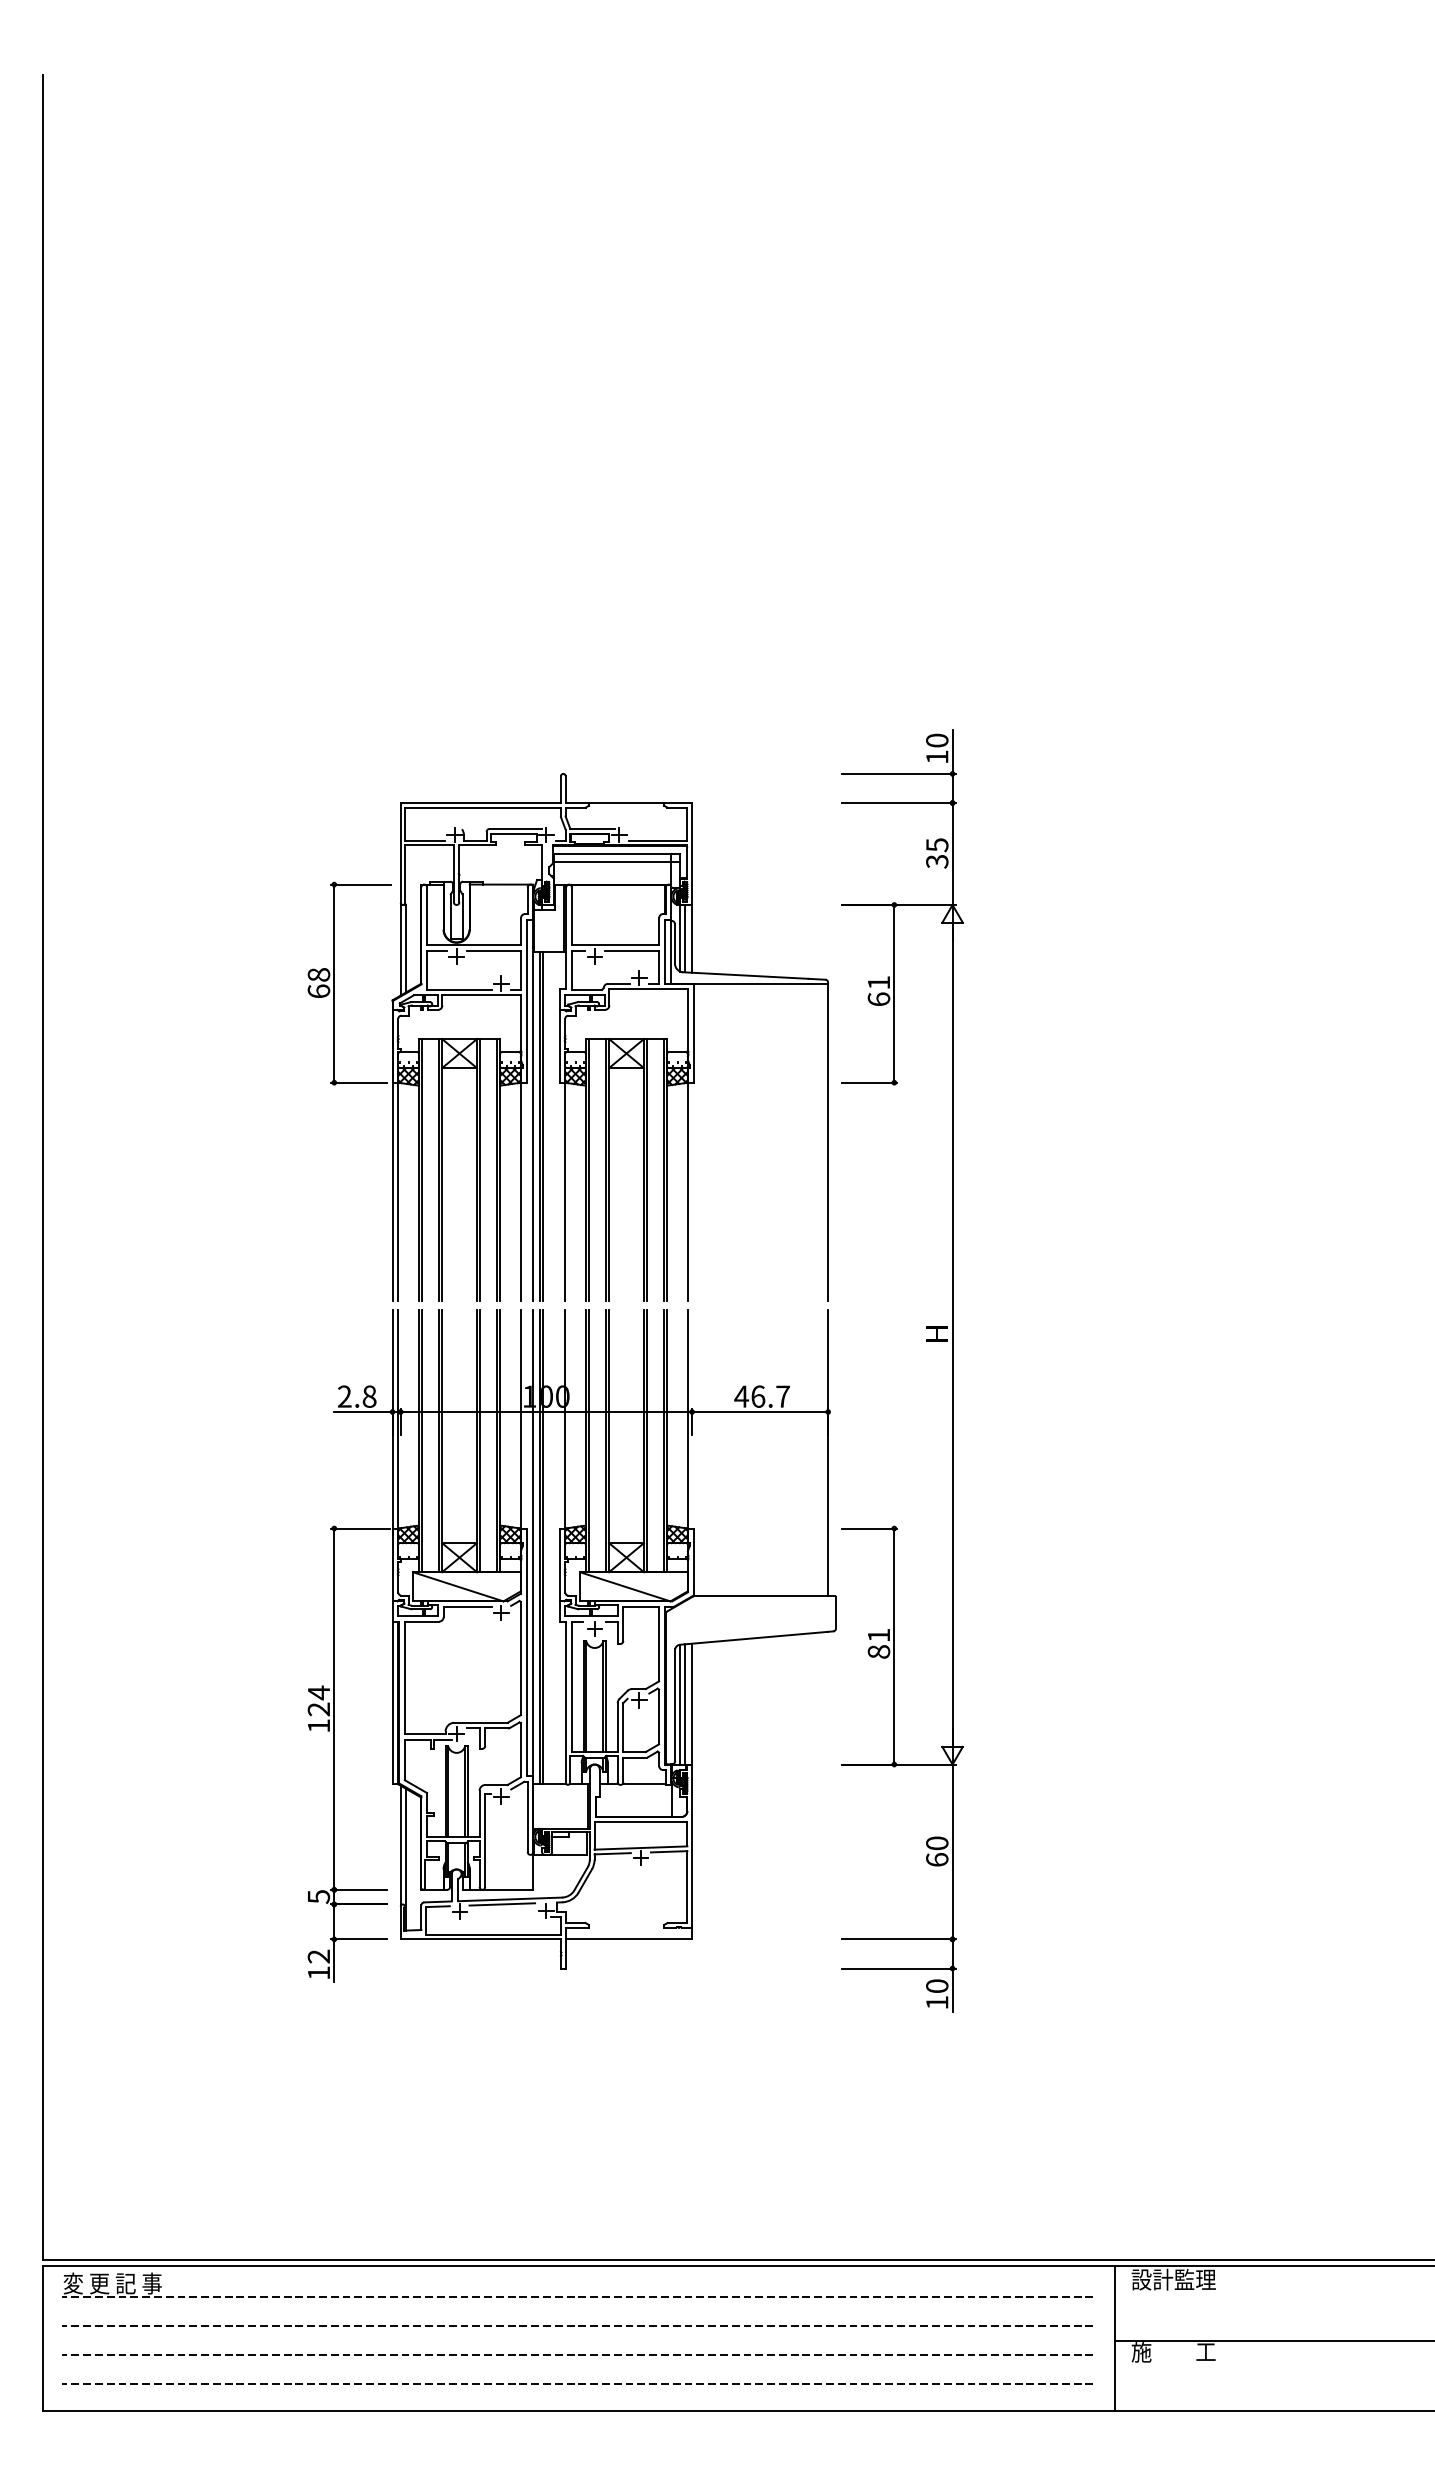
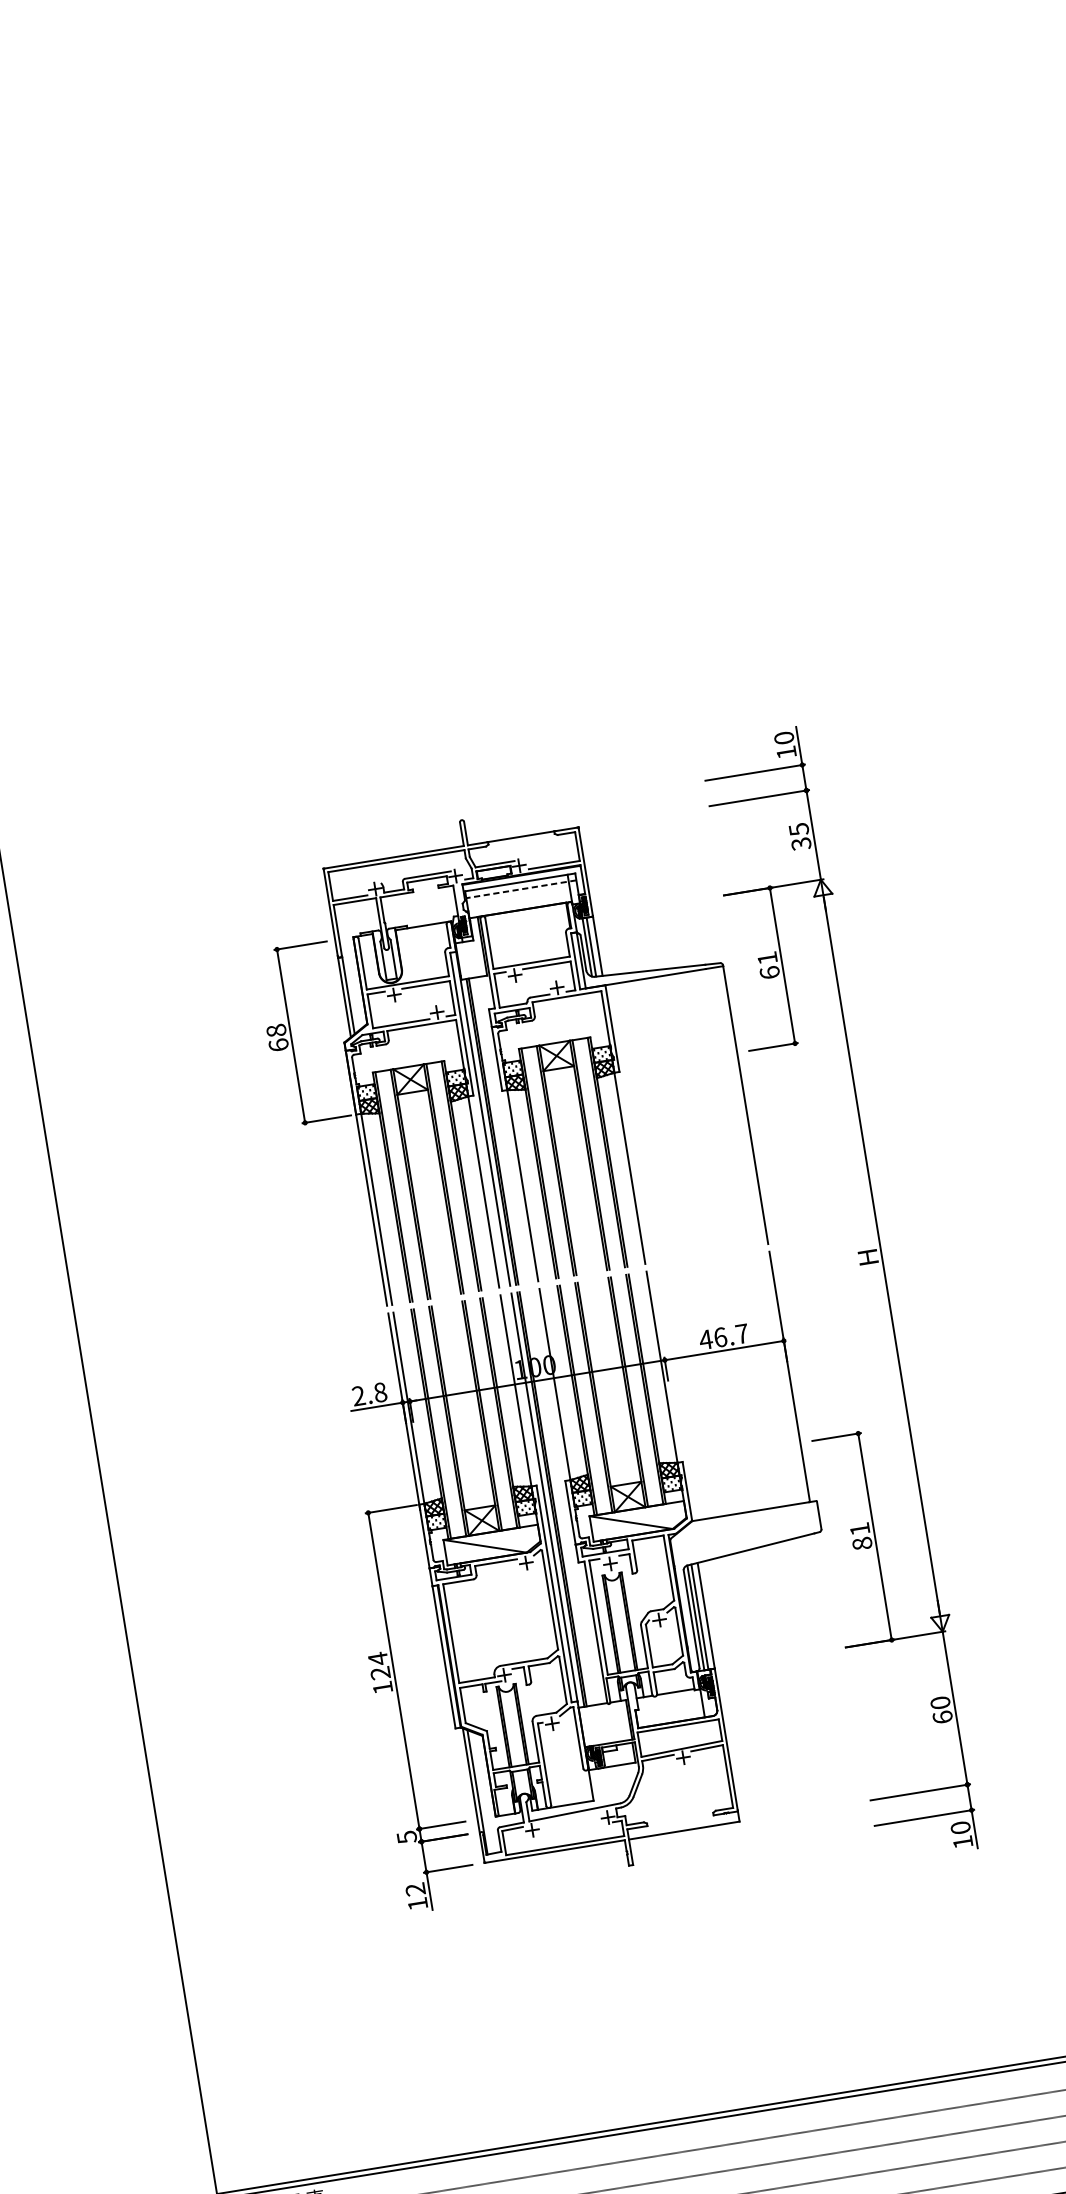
line: (617, 861) -> (521, 889), solid -> dashed
line: (502, 1904) -> (568, 1817), removed

